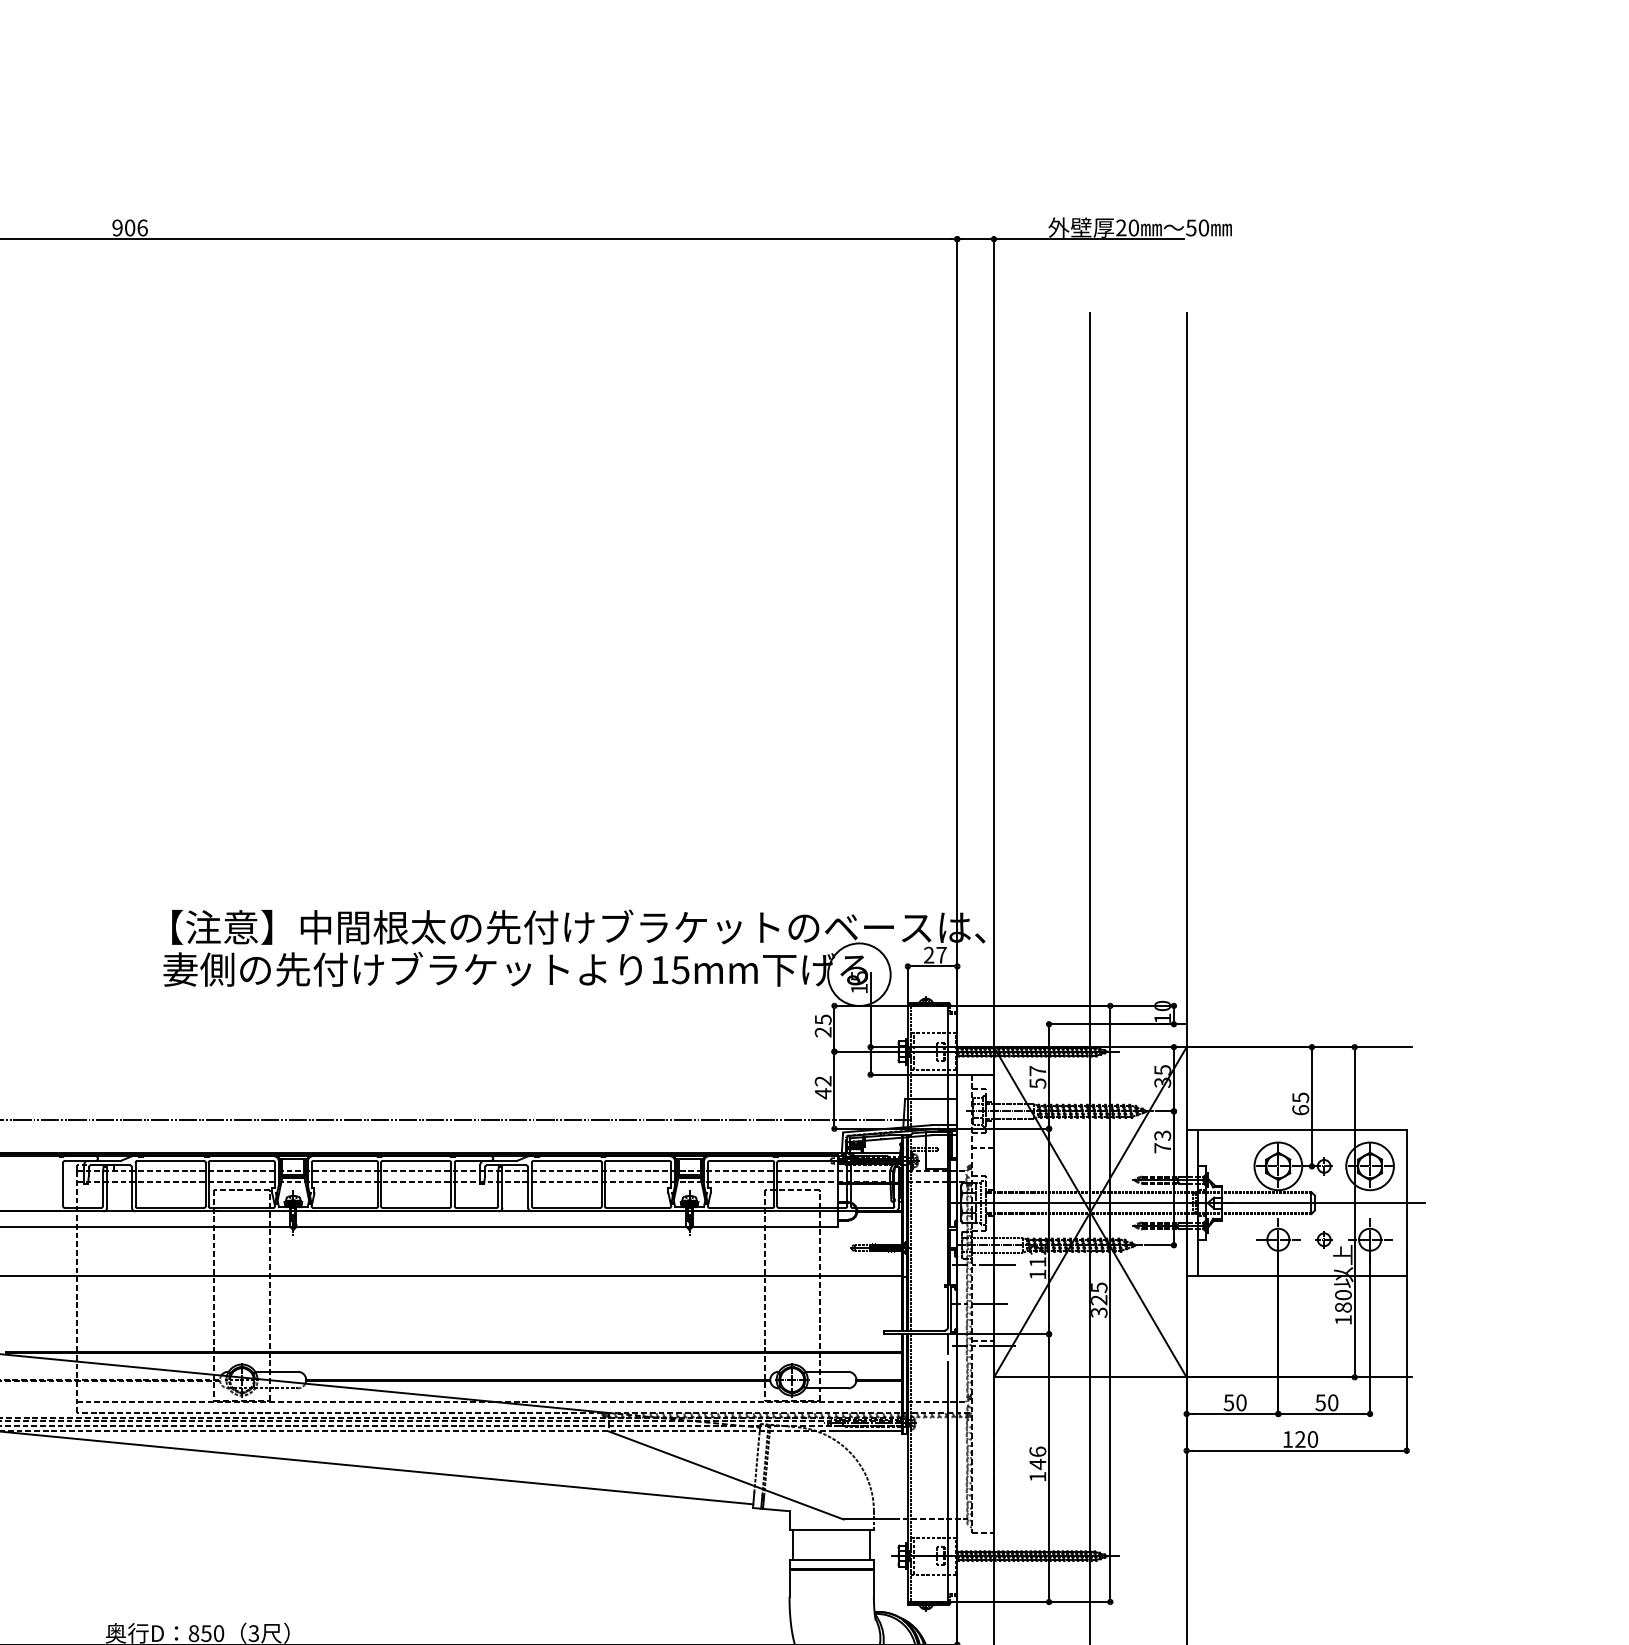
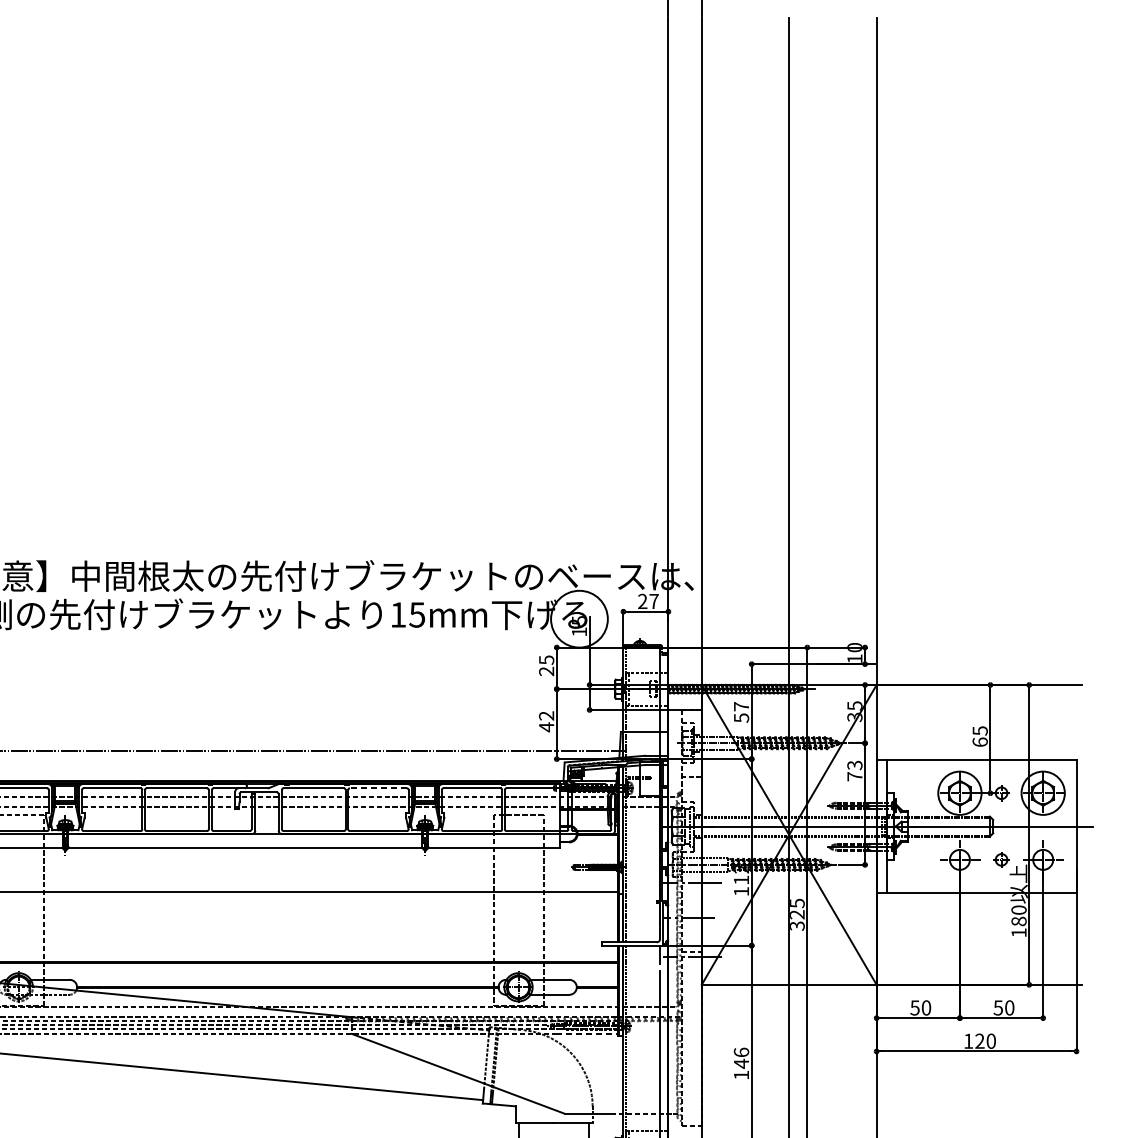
line: (637, 1160) -> (377, 787), solid -> dashed
line: (868, 1431) -> (587, 1034), solid -> dashed

